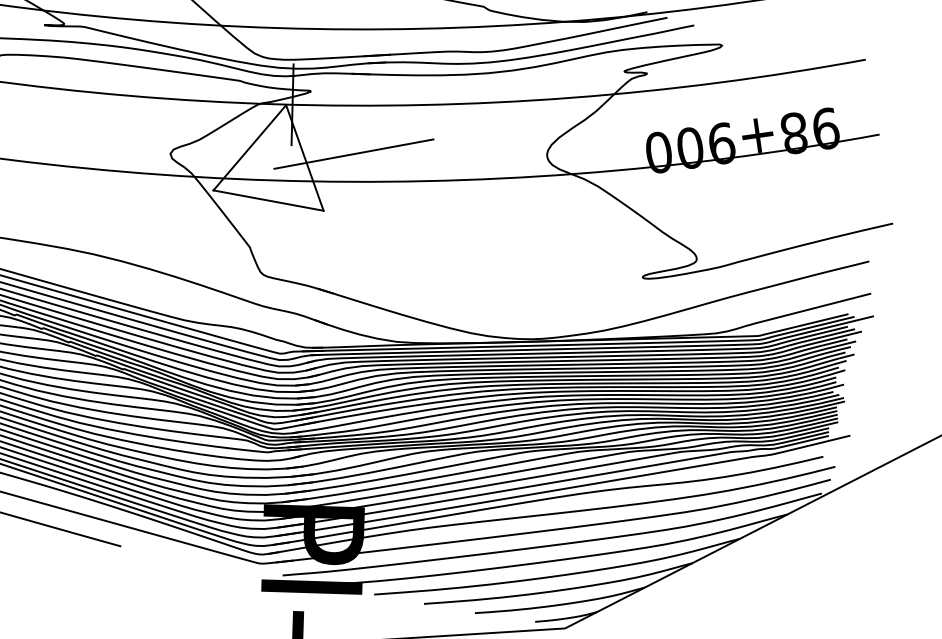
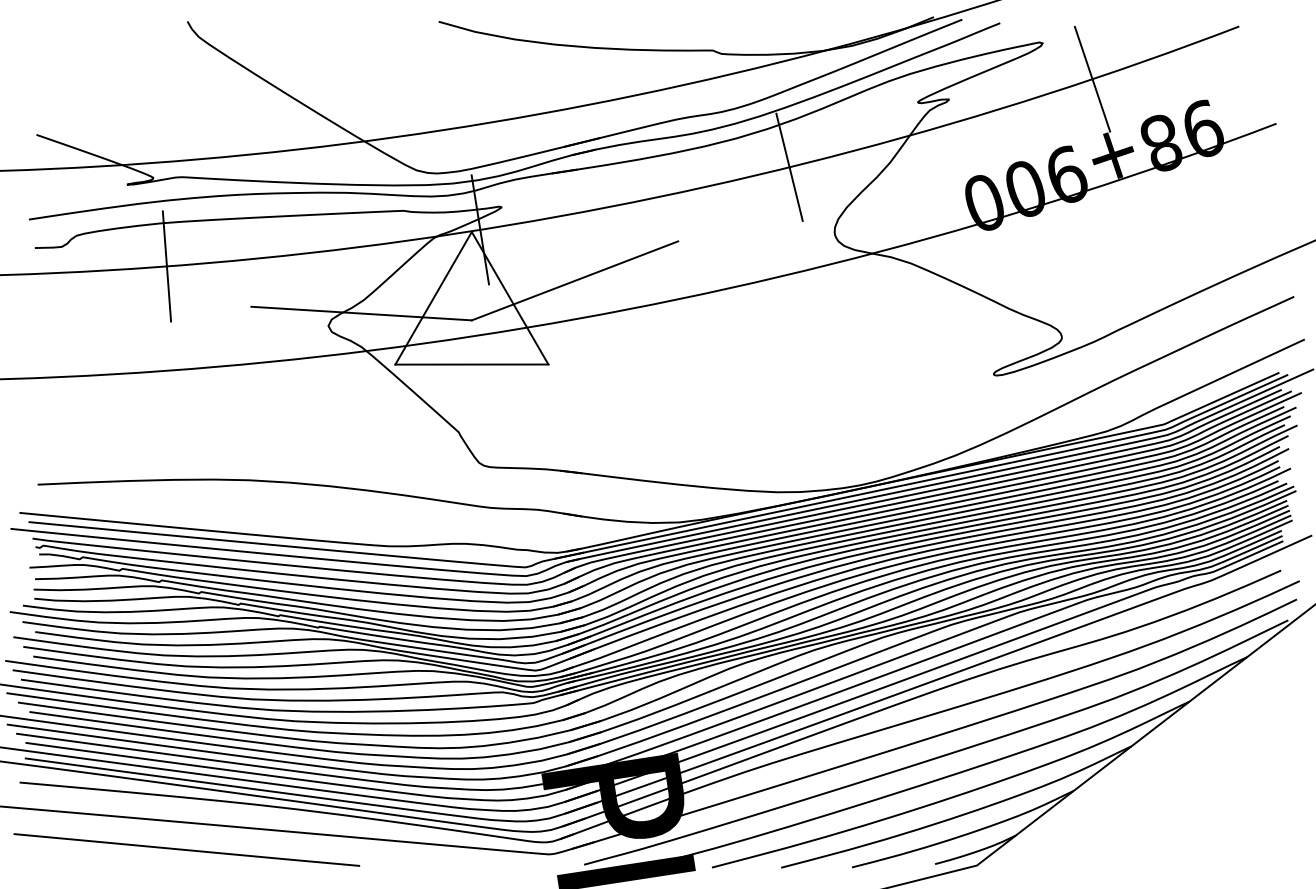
line: (753, 77) -> (1092, 78), added
line: (61, 89) -> (166, 266), added
line: (523, 100) -> (789, 166), added
line: (195, 149) -> (361, 313), added

